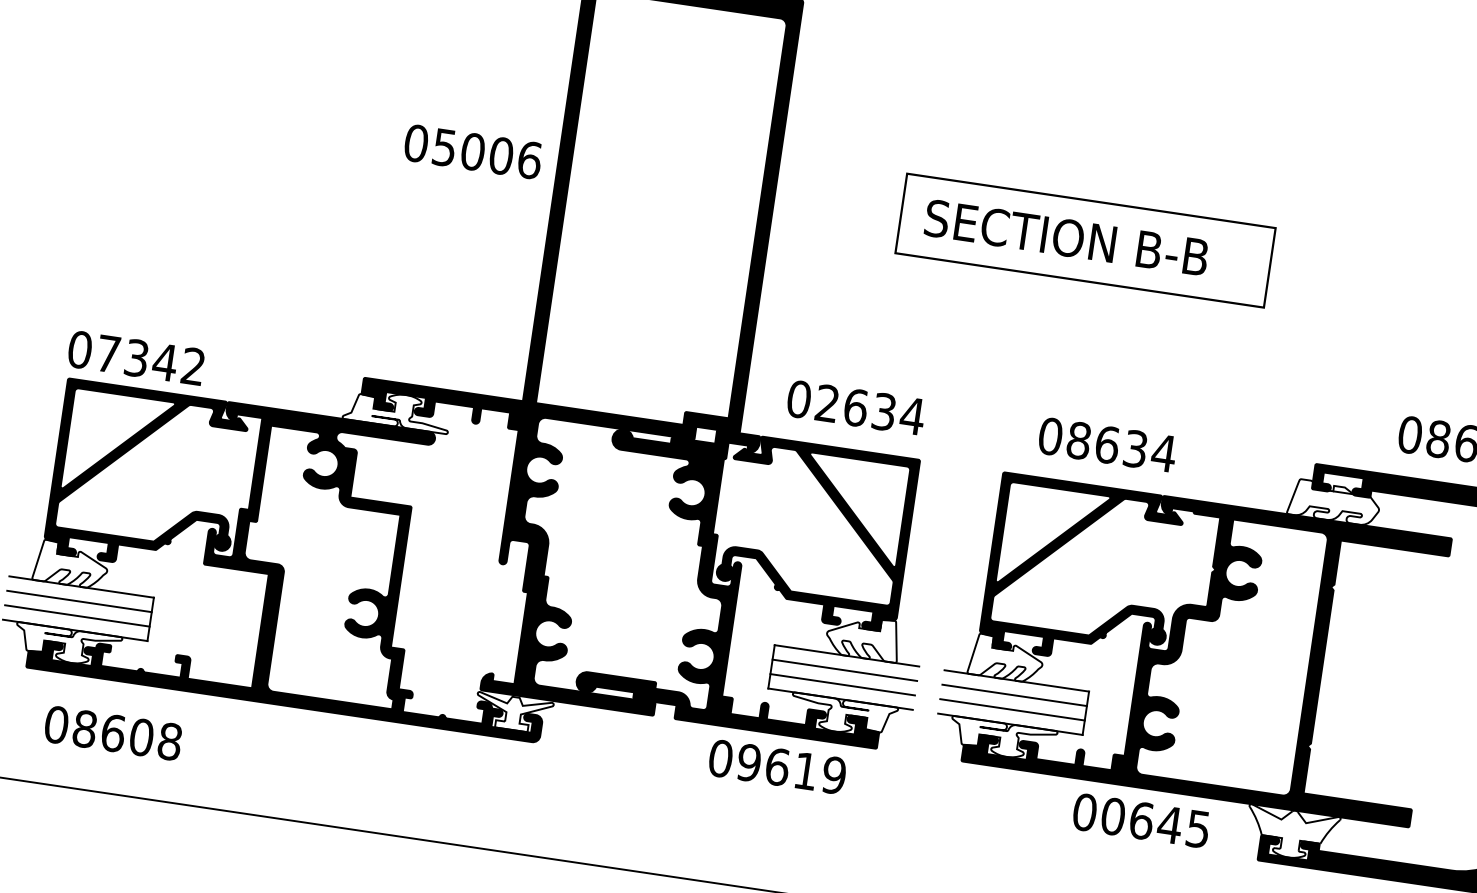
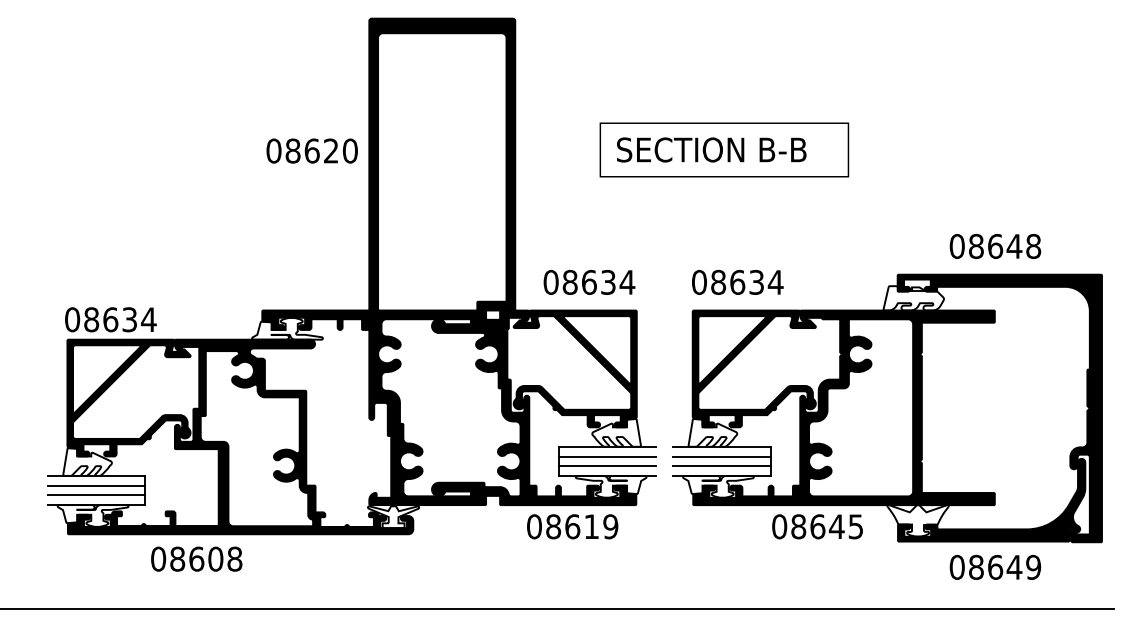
text: (487, 153) -> (321, 150), 05006 -> 08620
text: (151, 359) -> (120, 319), 07342 -> 08634
text: (826, 403) -> (569, 282), 02634 -> 08634
text: (1107, 443) -> (737, 281), moved
text: (113, 732) -> (196, 558), moved
text: (749, 762) -> (553, 526), 09619 -> 08619
text: (1113, 816) -> (798, 526), 00645 -> 08645

